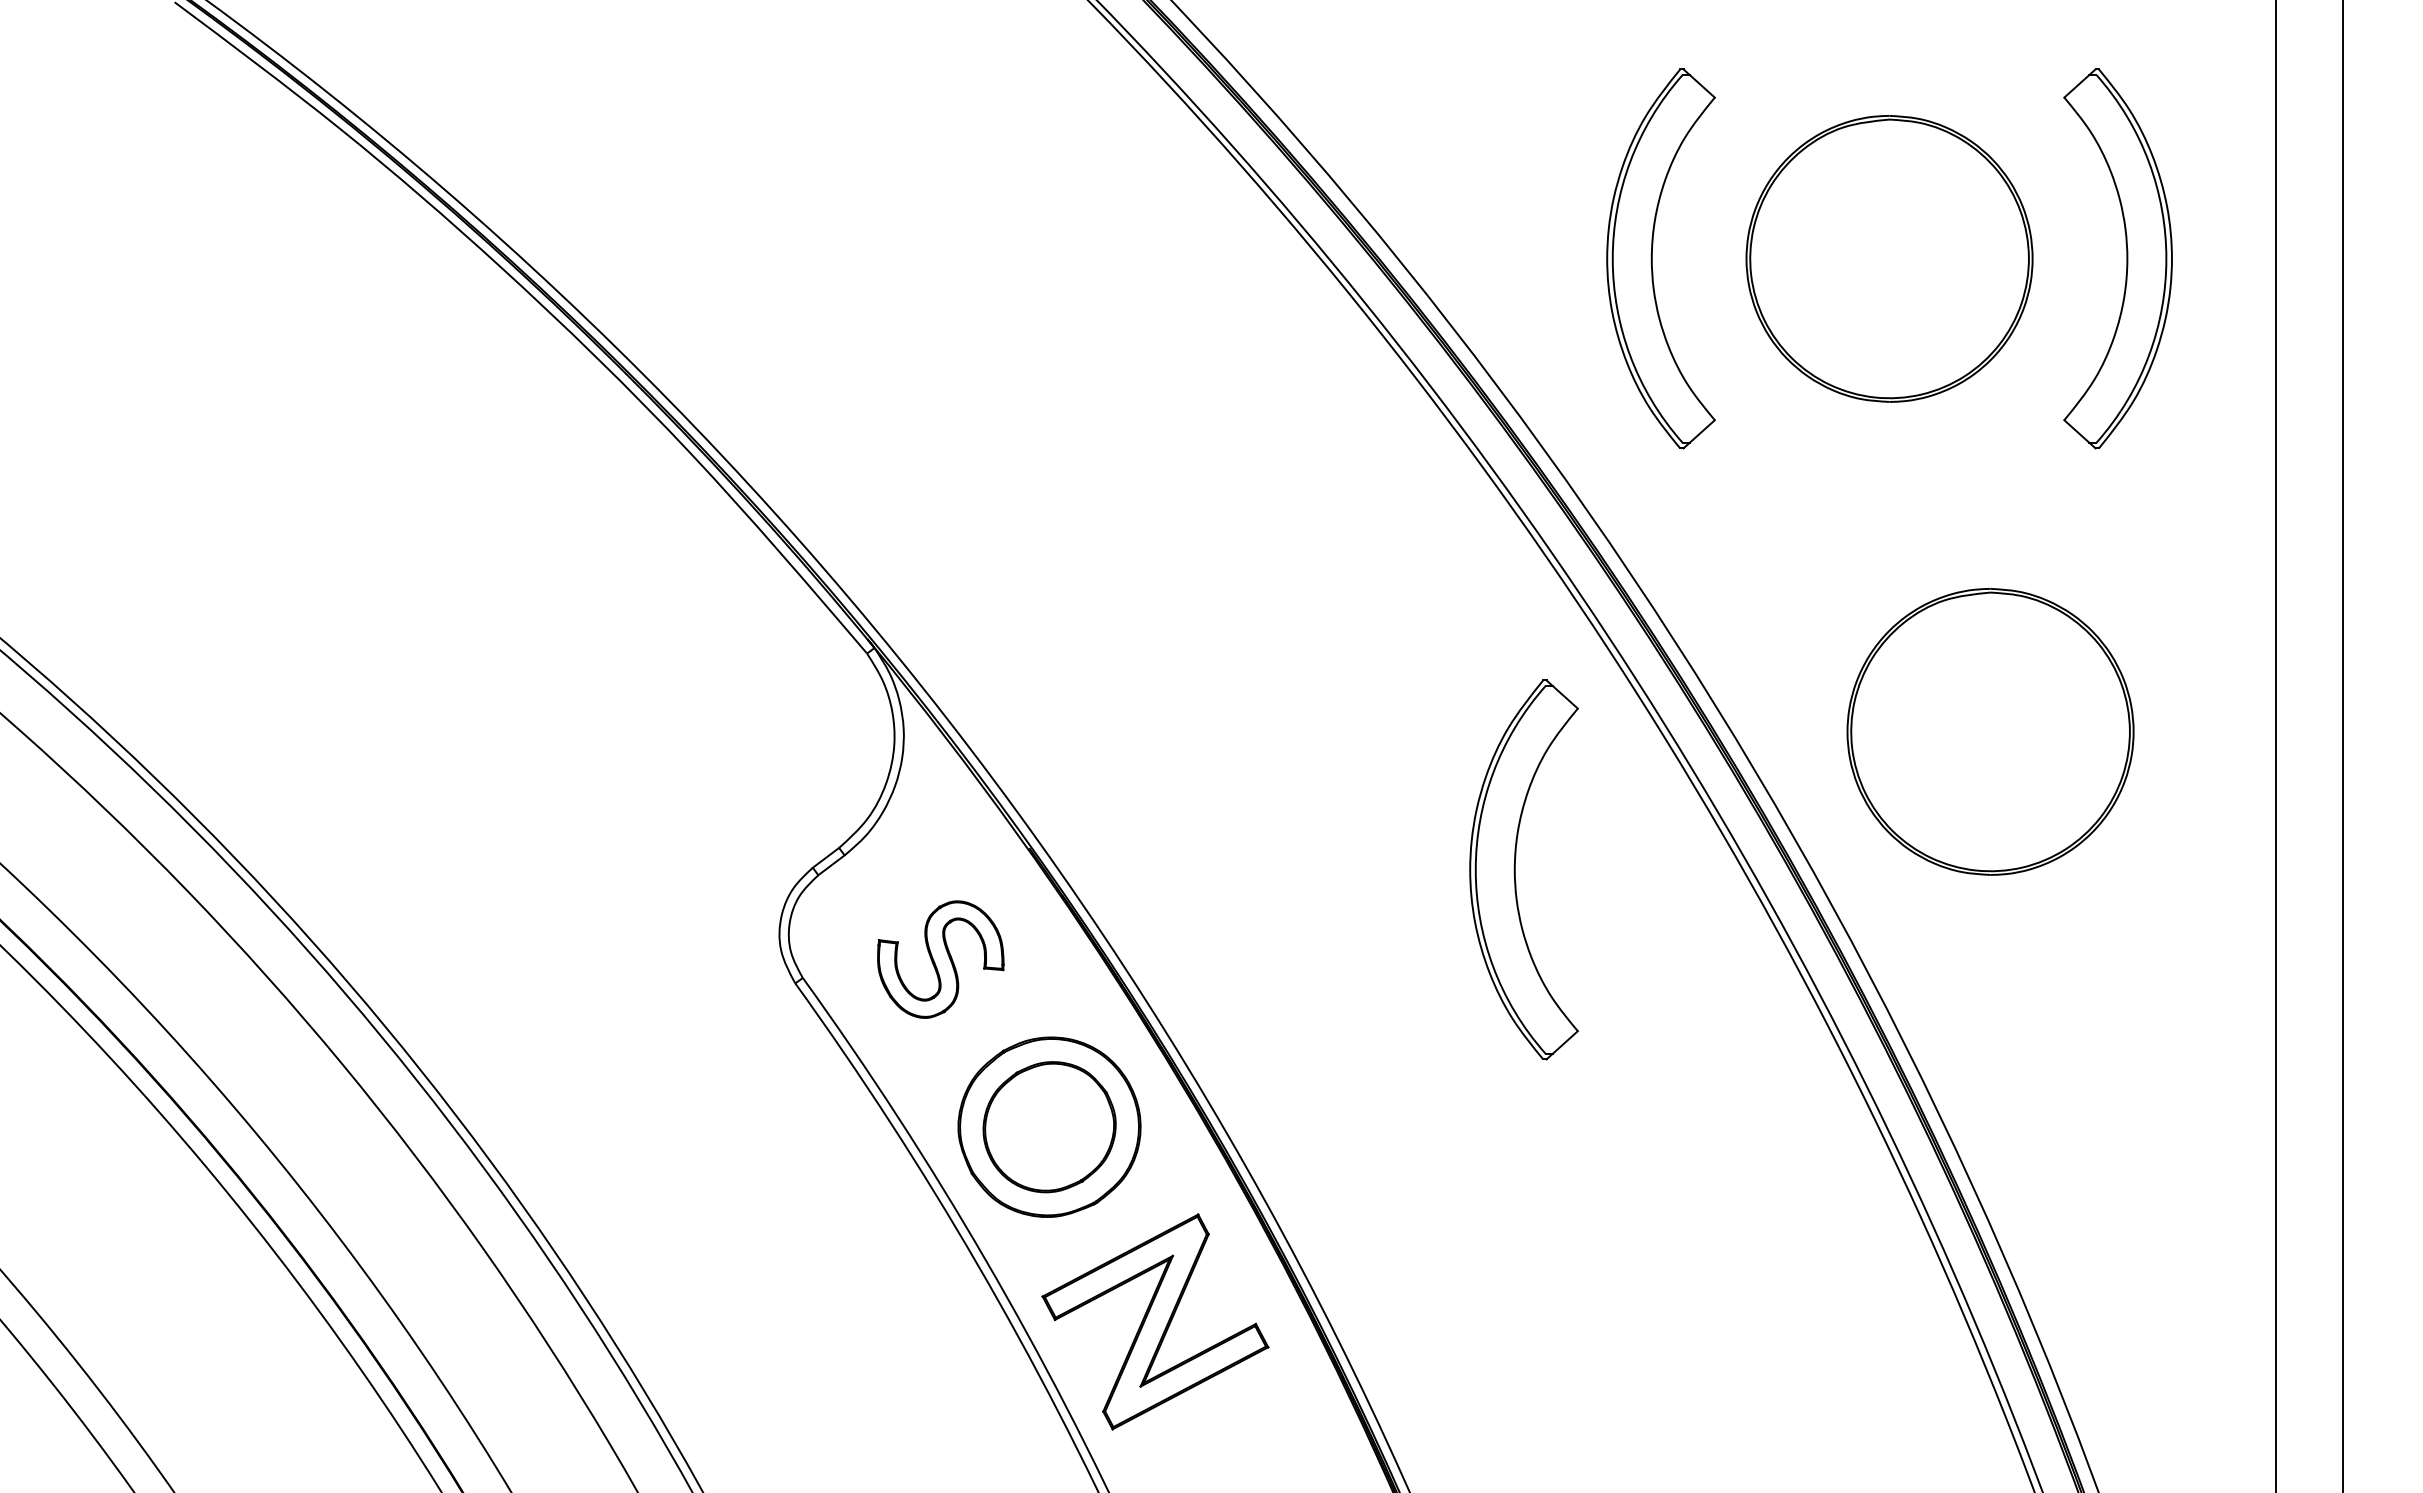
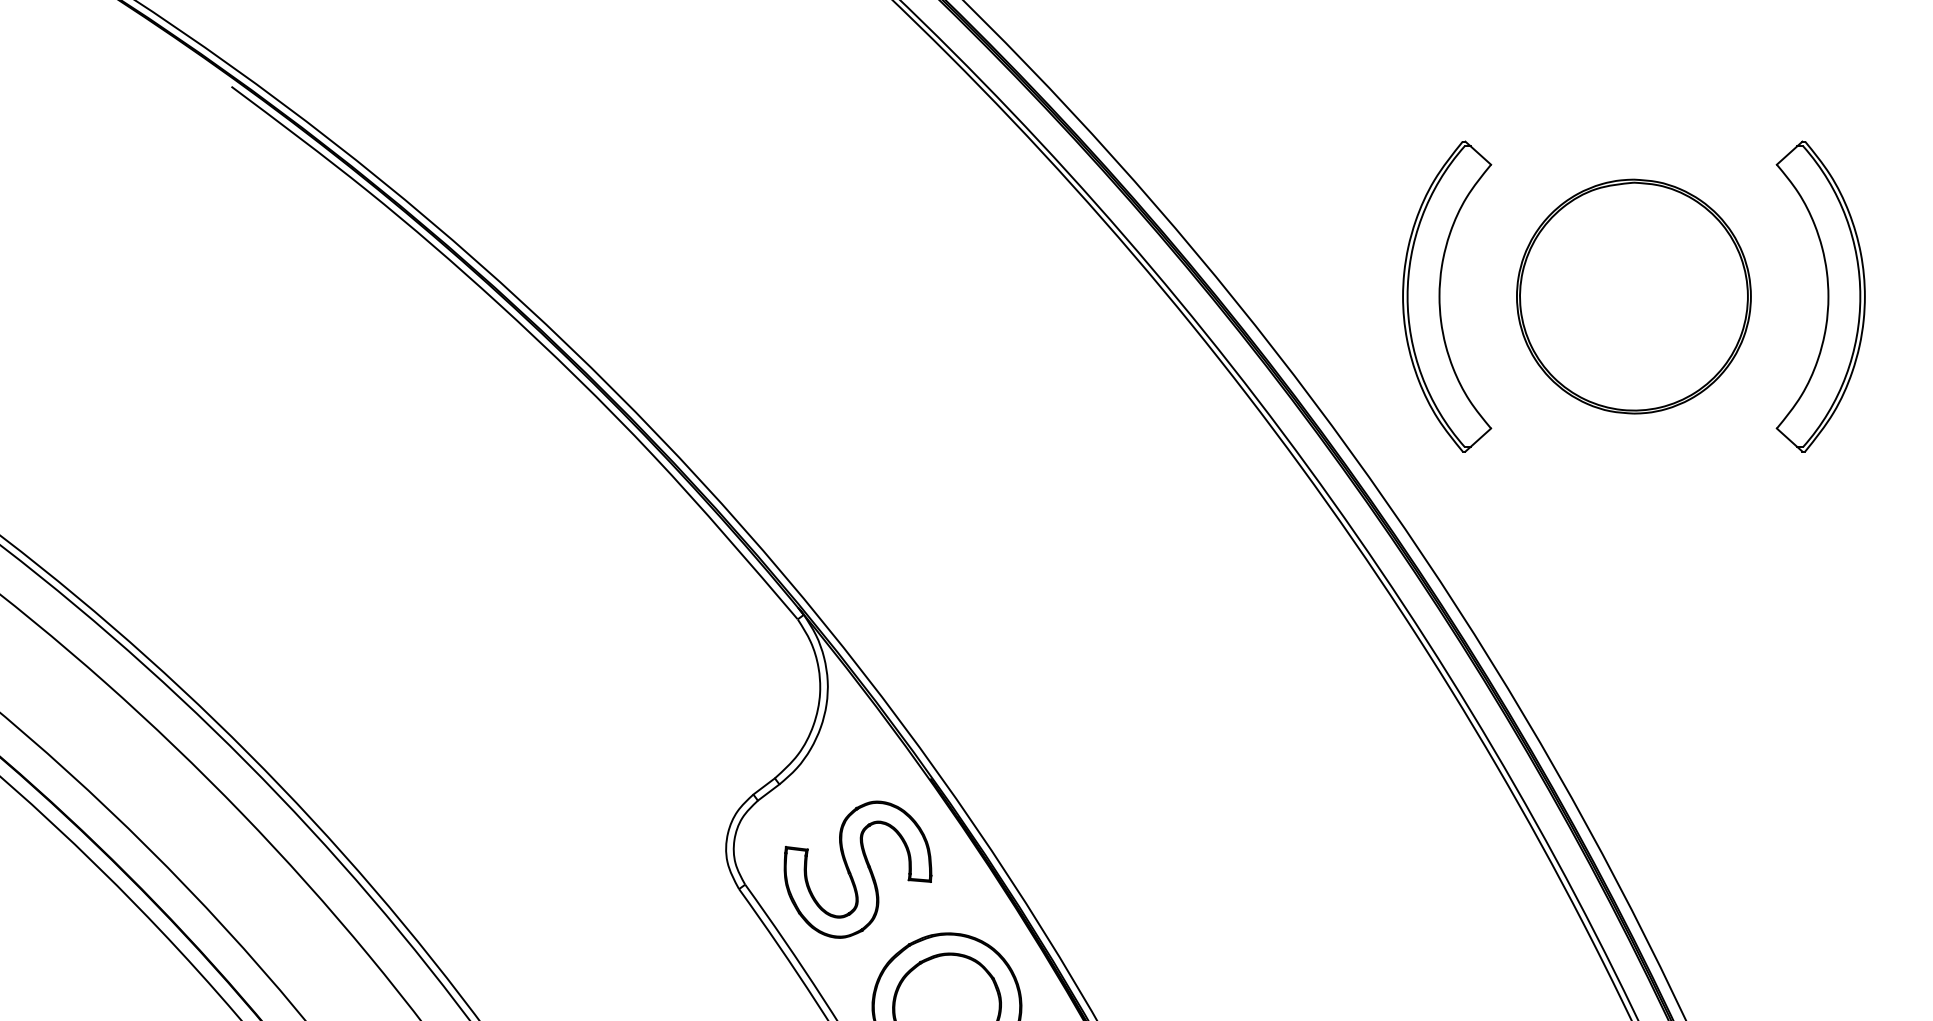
part: (1990, 731) -> (1716, 683), removed
part: (1515, 869) -> (1328, 795), removed
part: (940, 959) -> (857, 869), size x1.43

